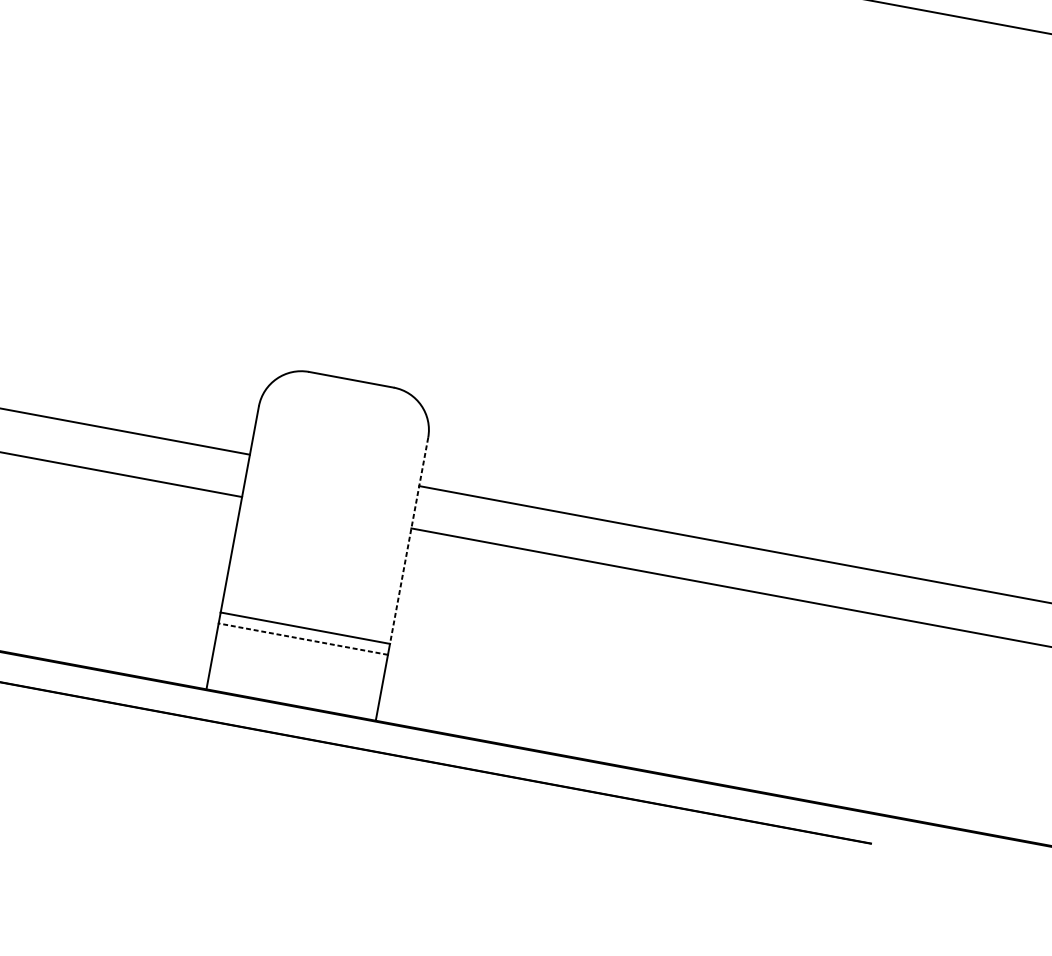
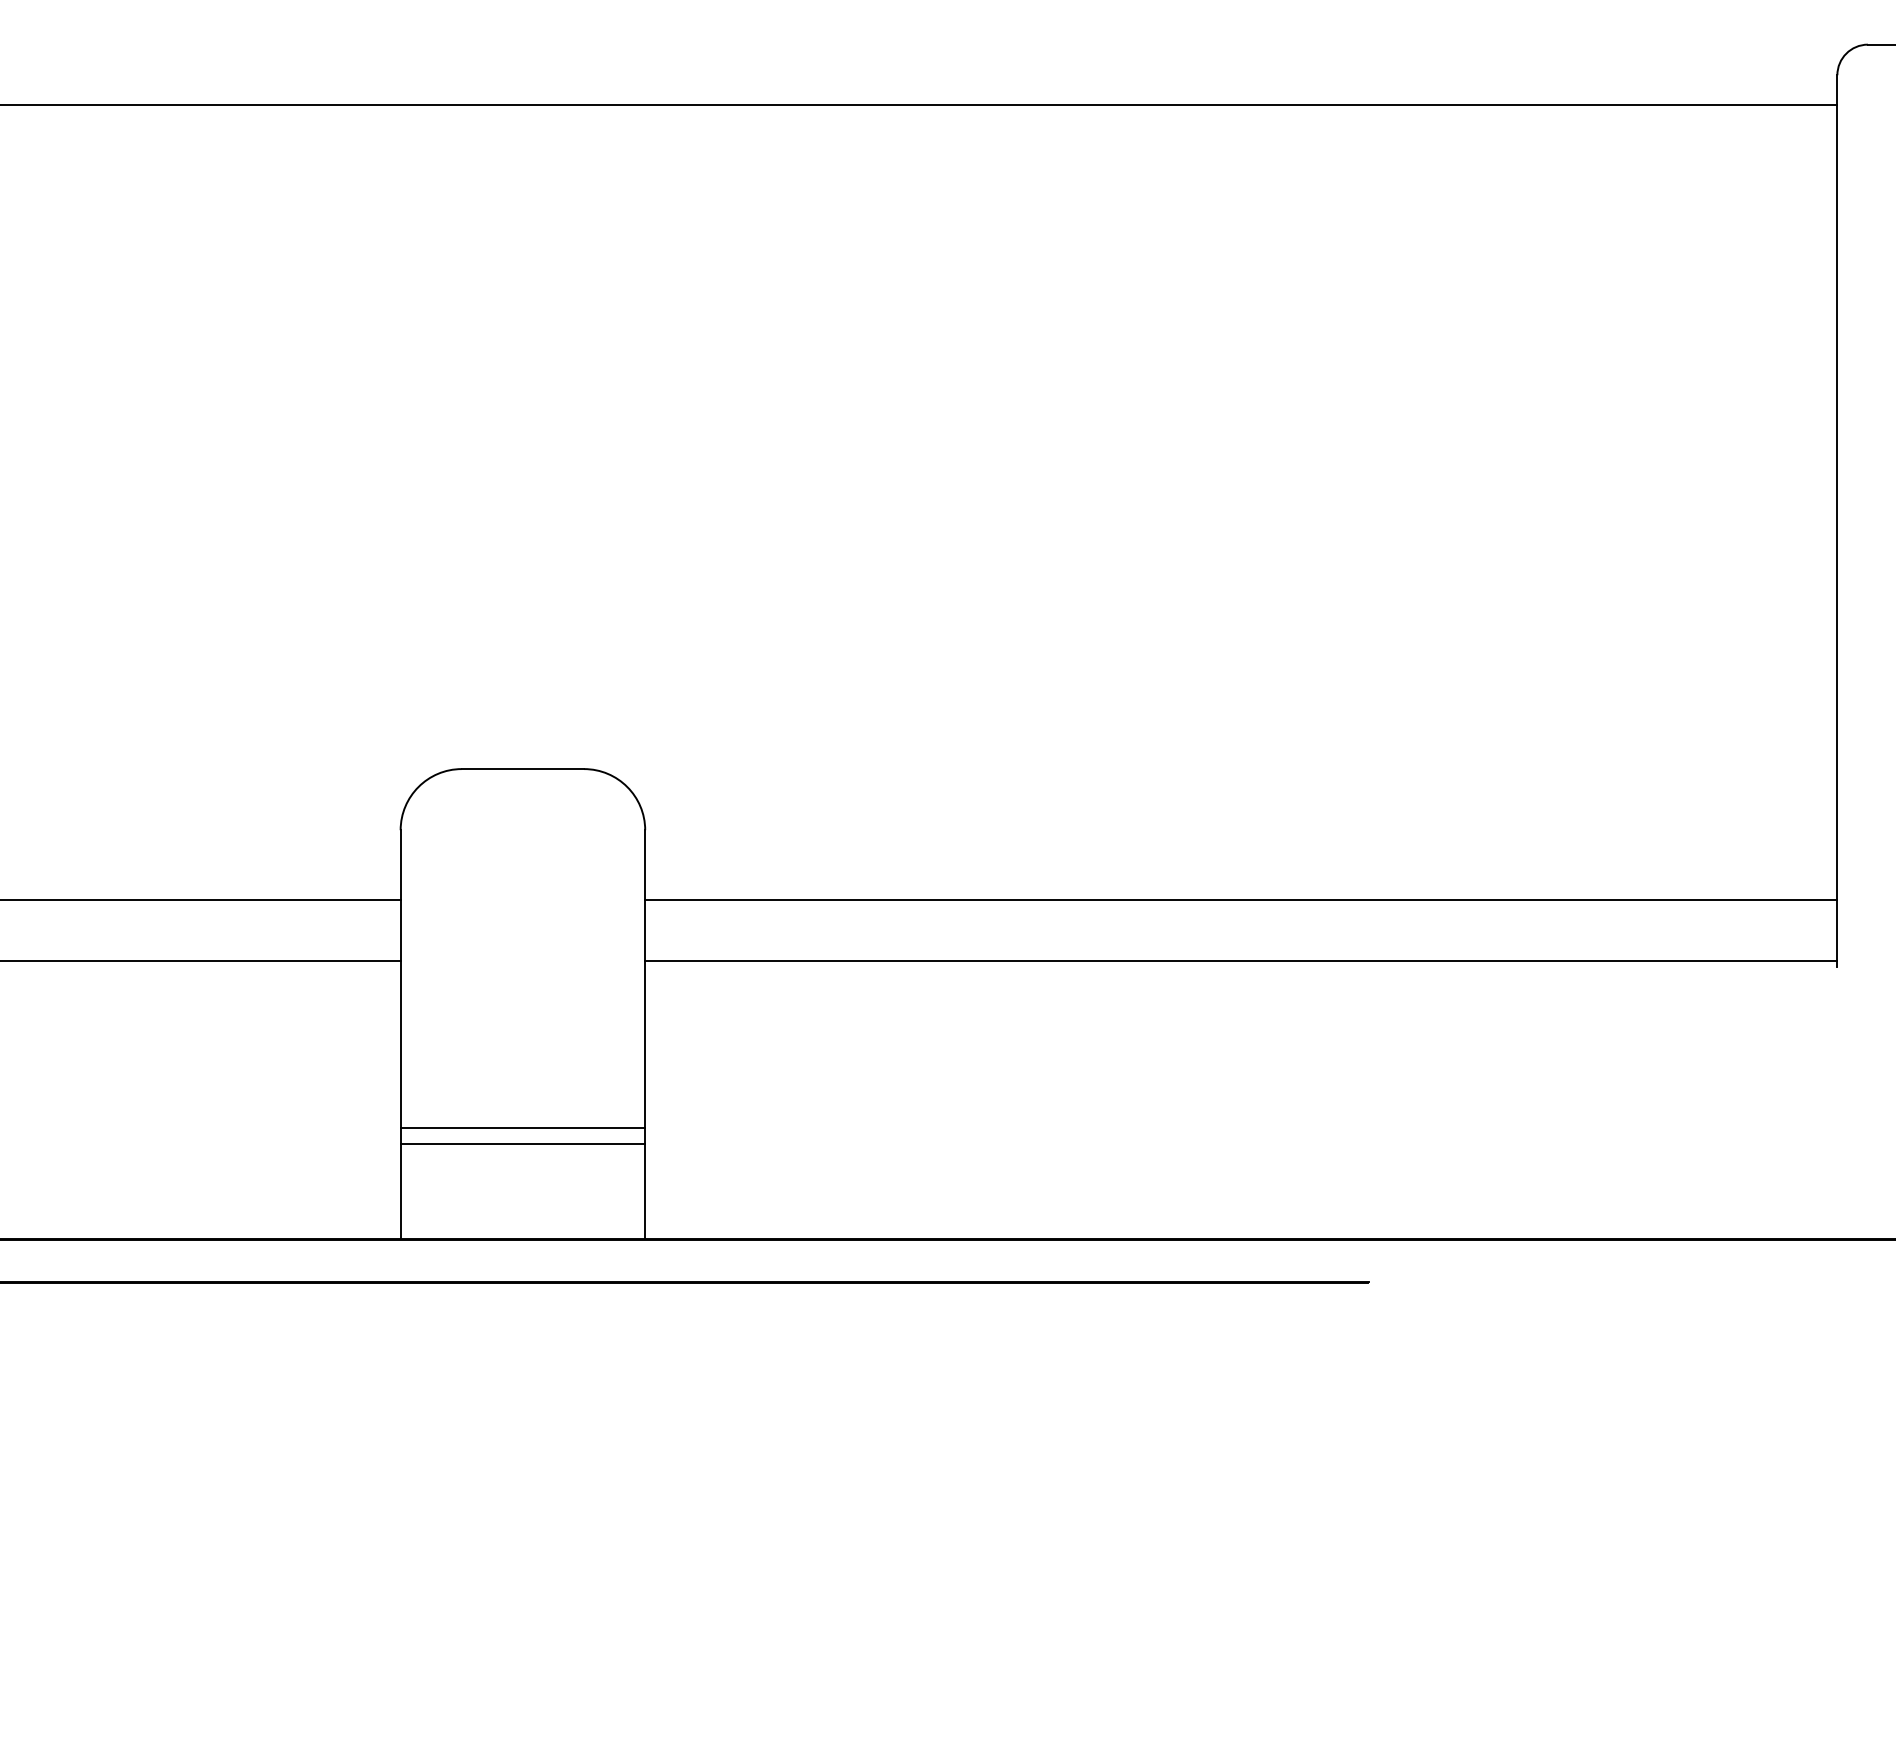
line: (409, 541) -> (645, 979), dashed -> solid
line: (303, 638) -> (522, 1143), dashed -> solid

